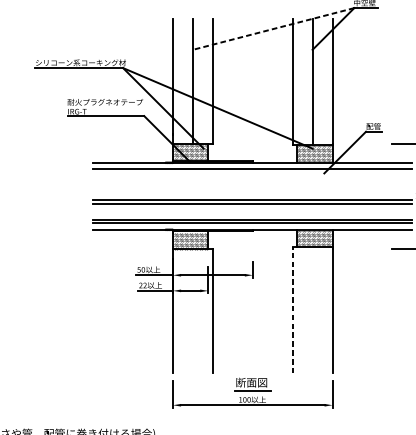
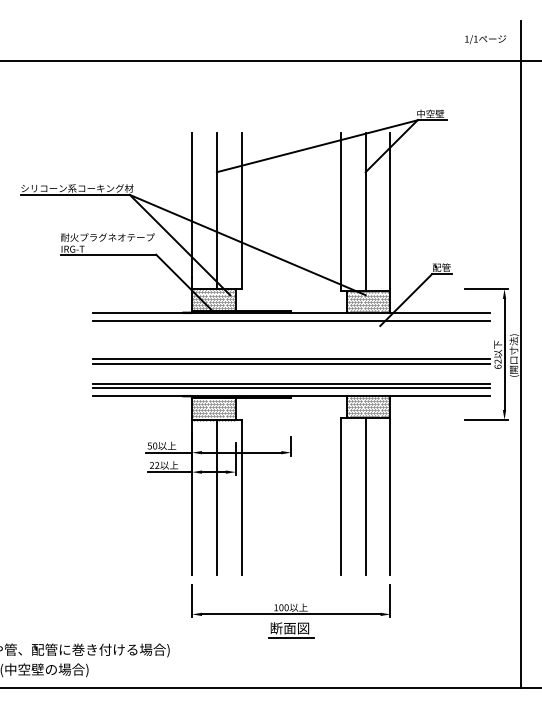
line: (273, 29) -> (317, 146), dashed -> solid
line: (292, 309) -> (340, 495), dashed -> solid
line: (312, 309) -> (365, 495), added
line: (192, 310) -> (216, 496), added
part: (252, 384) -> (291, 630), moved

